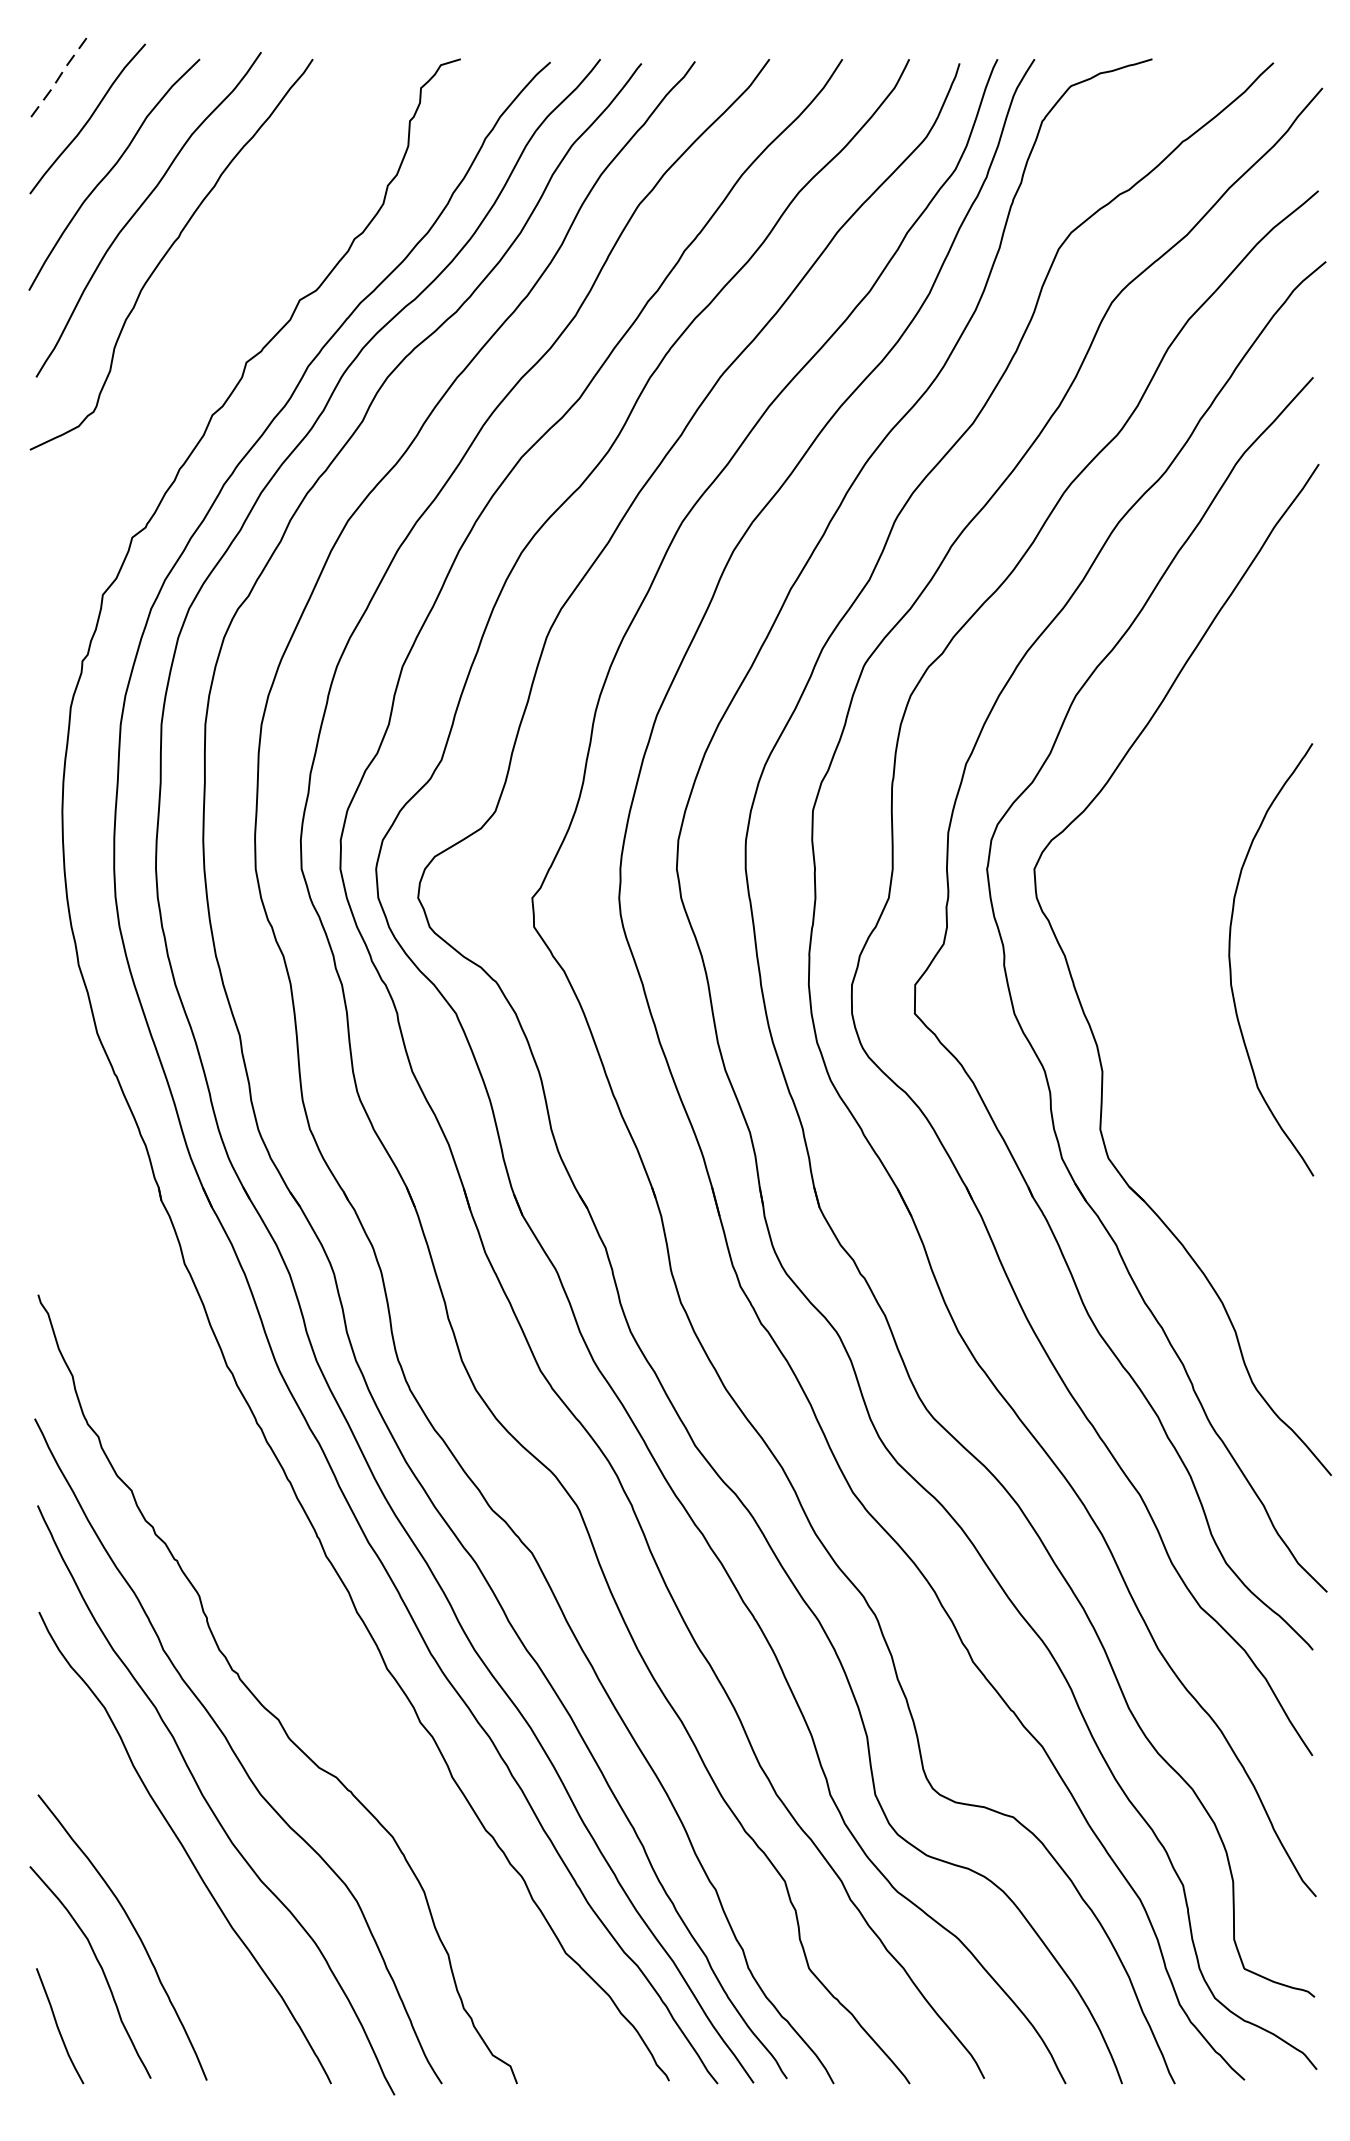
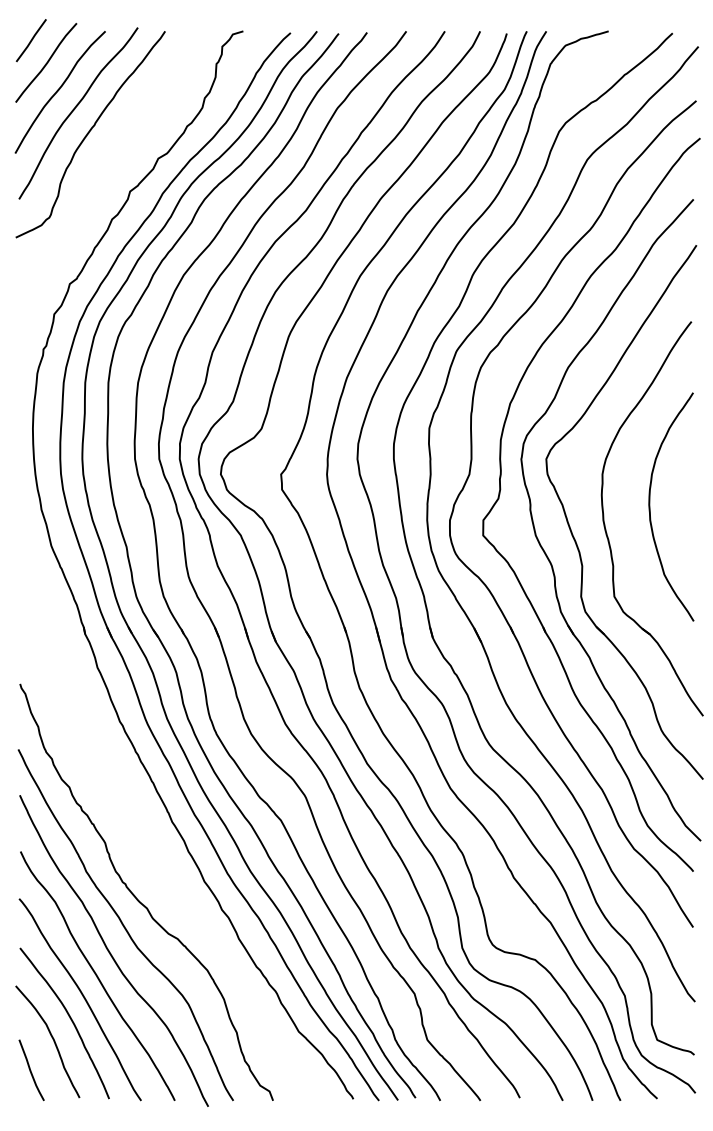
line: (59, 76) -> (31, 40), dashed -> solid
part: (1148, 1002) -> (606, 529), added
curve: (158, 1890) -> (83, 998), added

